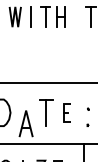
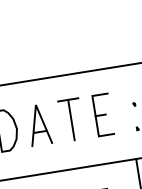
part: (66, 112) -> (101, 114), size x1.43
part: (25, 123) -> (38, 124), moved

